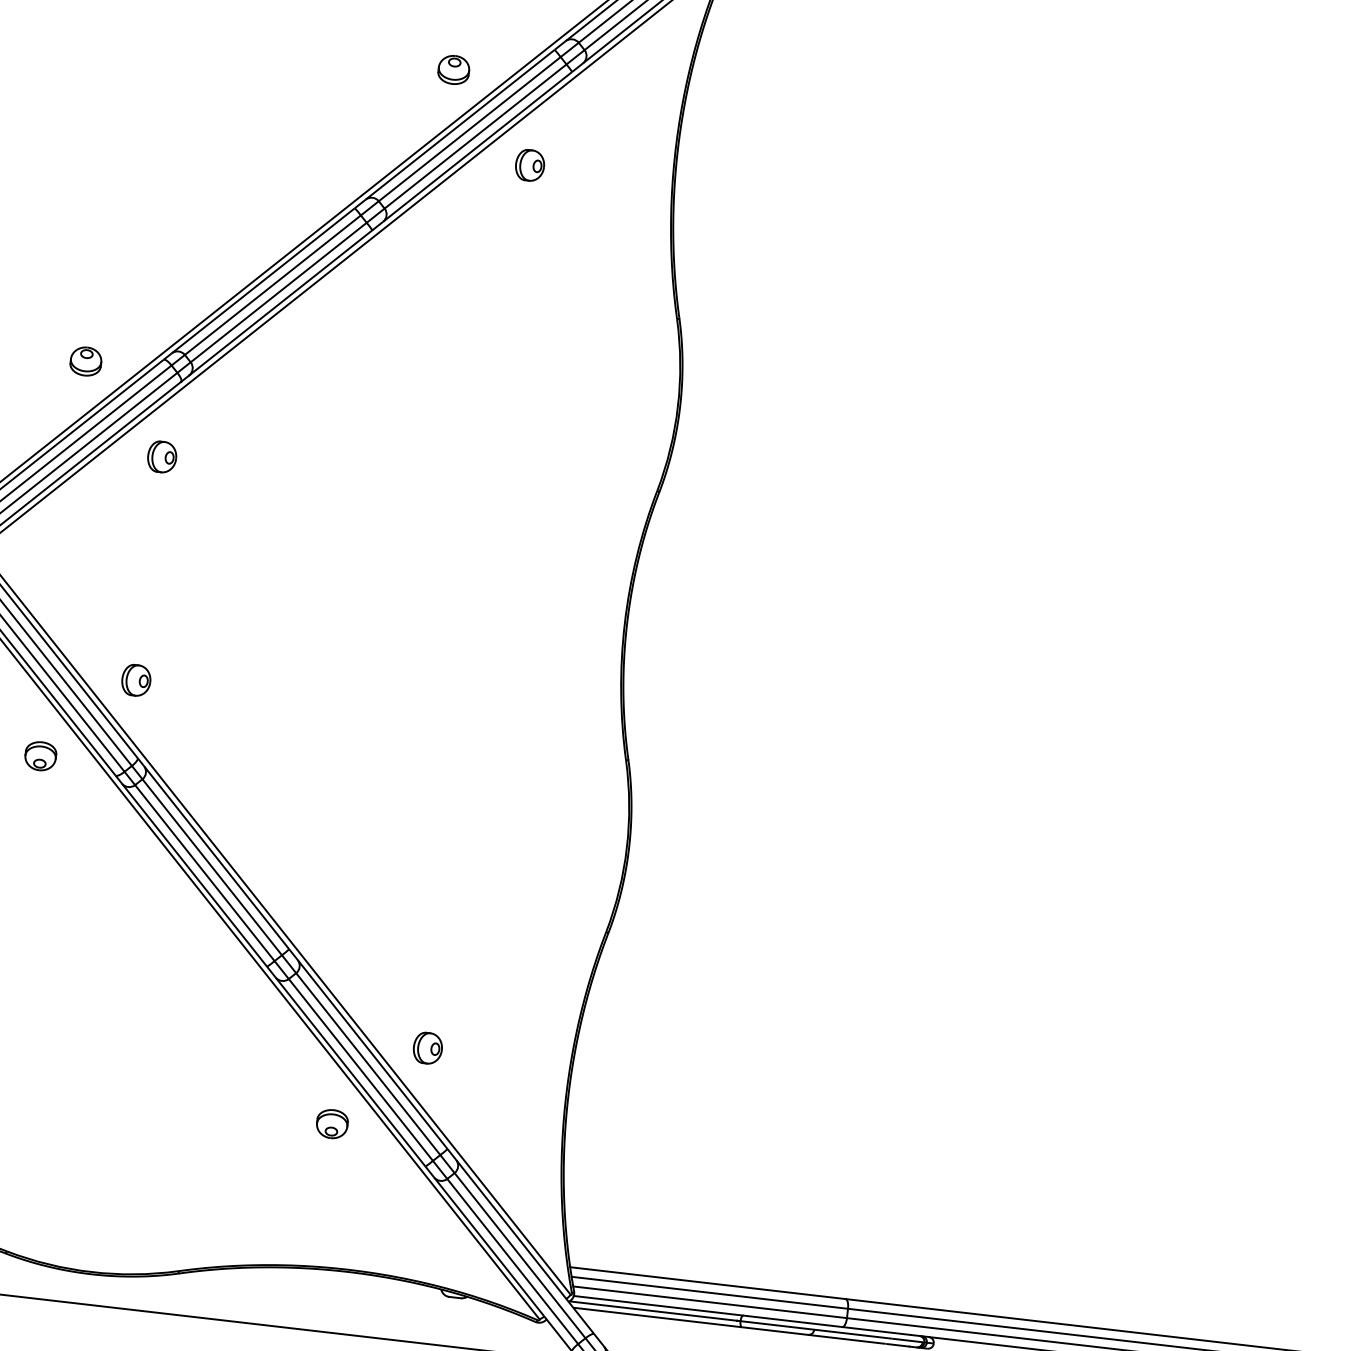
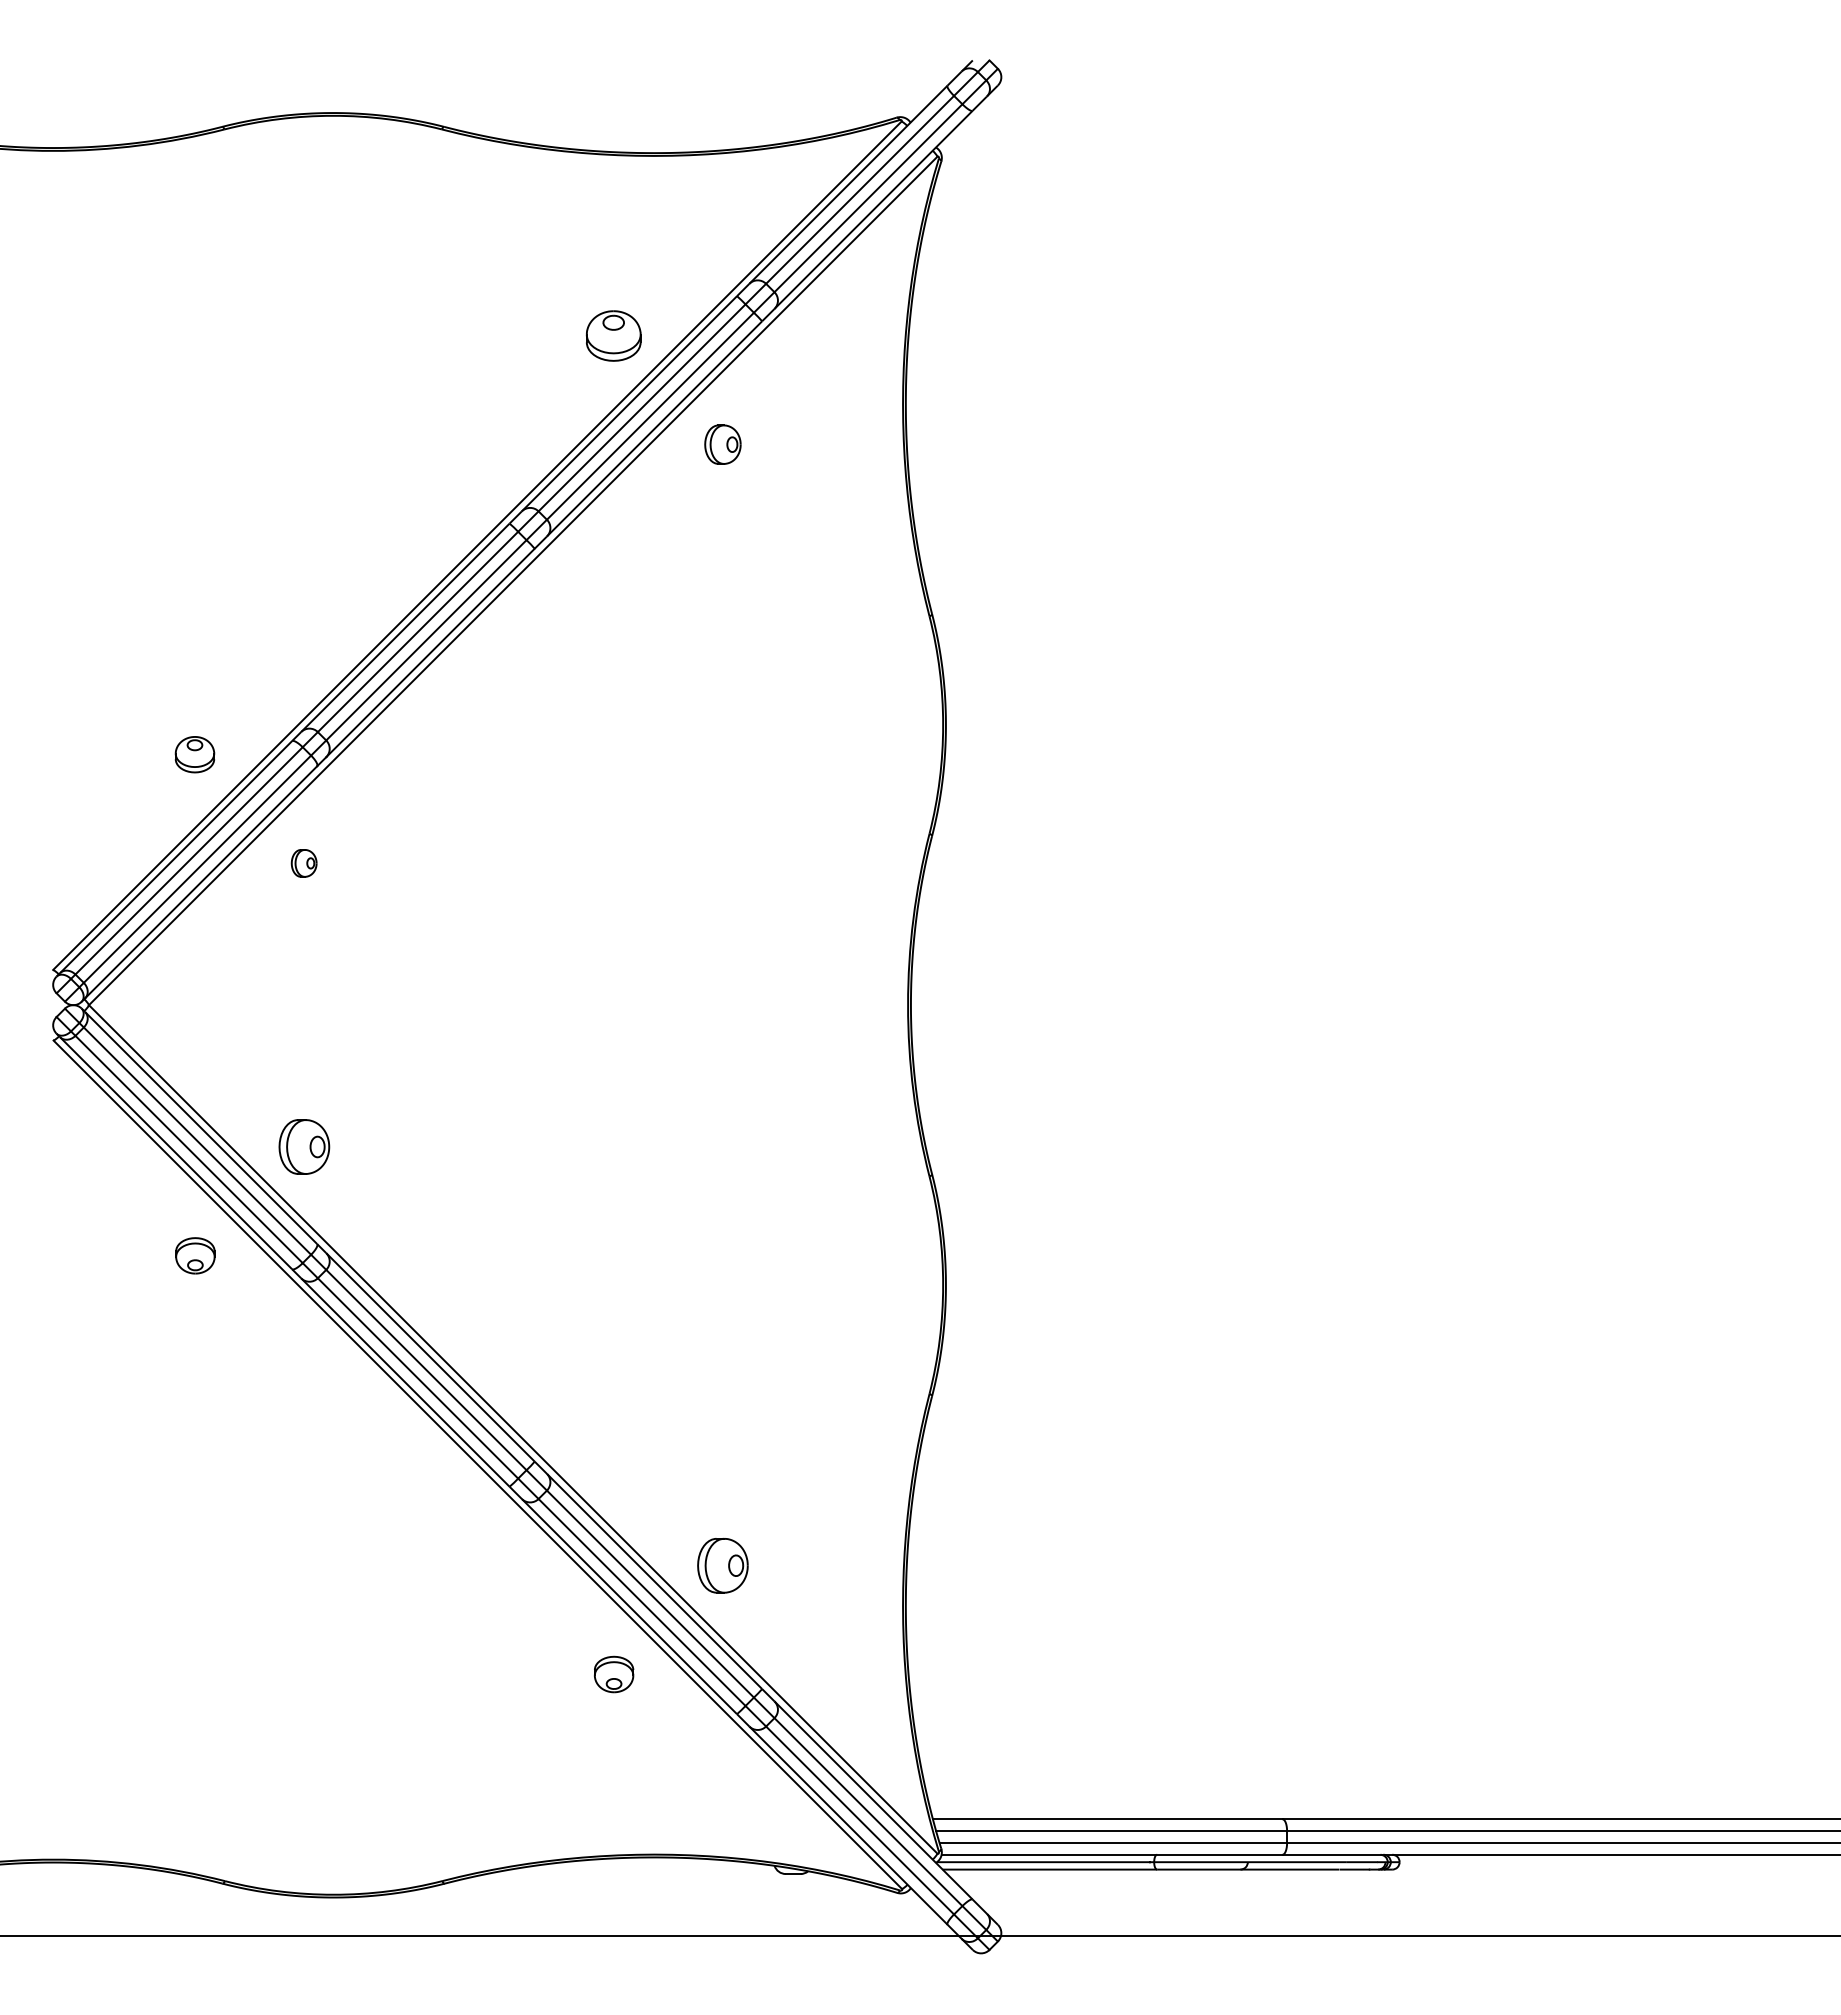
part: (453, 69) -> (613, 335), size x1.4
part: (161, 457) -> (303, 863), size x0.7
part: (135, 680) -> (303, 1146), size x1.4
part: (427, 1048) -> (722, 1565), size x1.4

